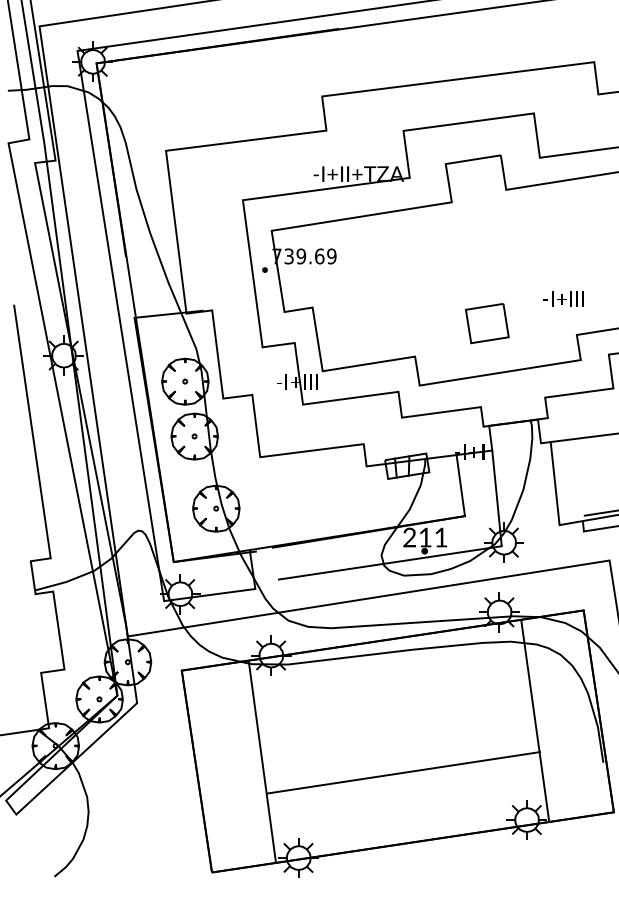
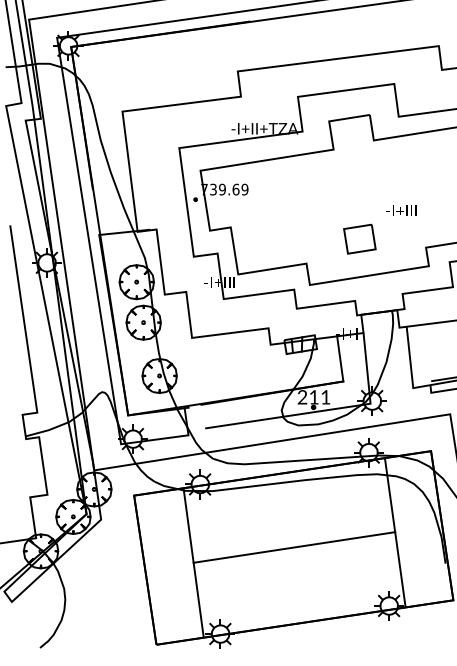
text: (563, 298) -> (401, 210), moved
line: (403, 772) -> (294, 547), moved

